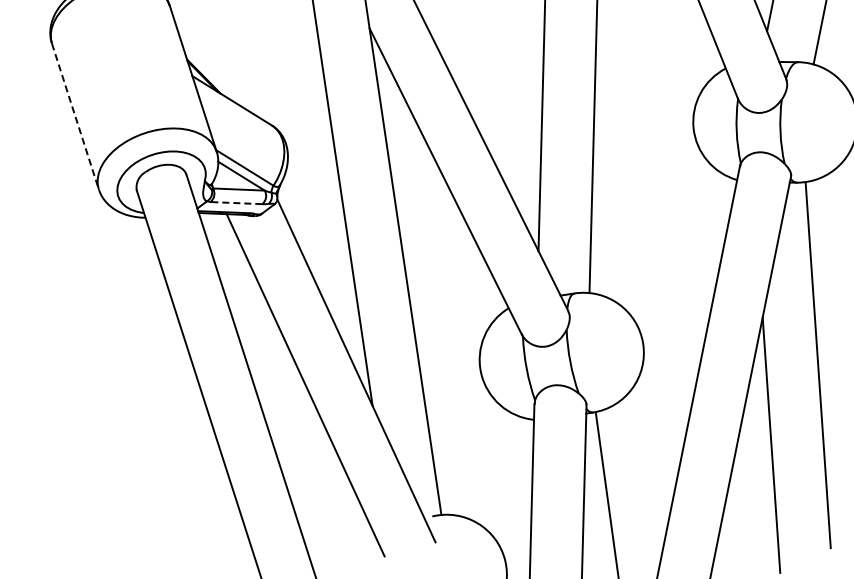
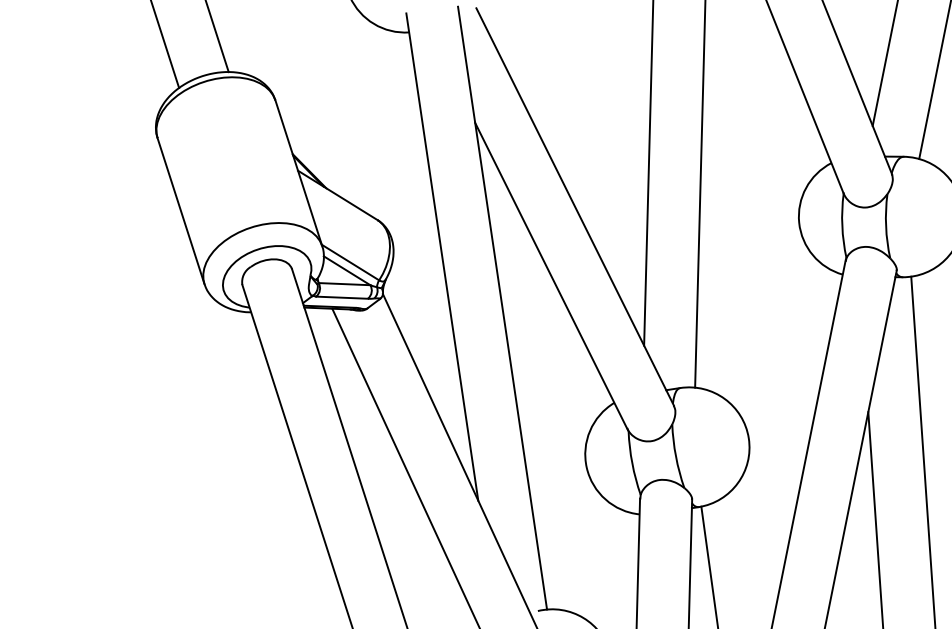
line: (75, 116) -> (181, 211), dashed -> solid
line: (236, 202) -> (342, 297), dashed -> solid

